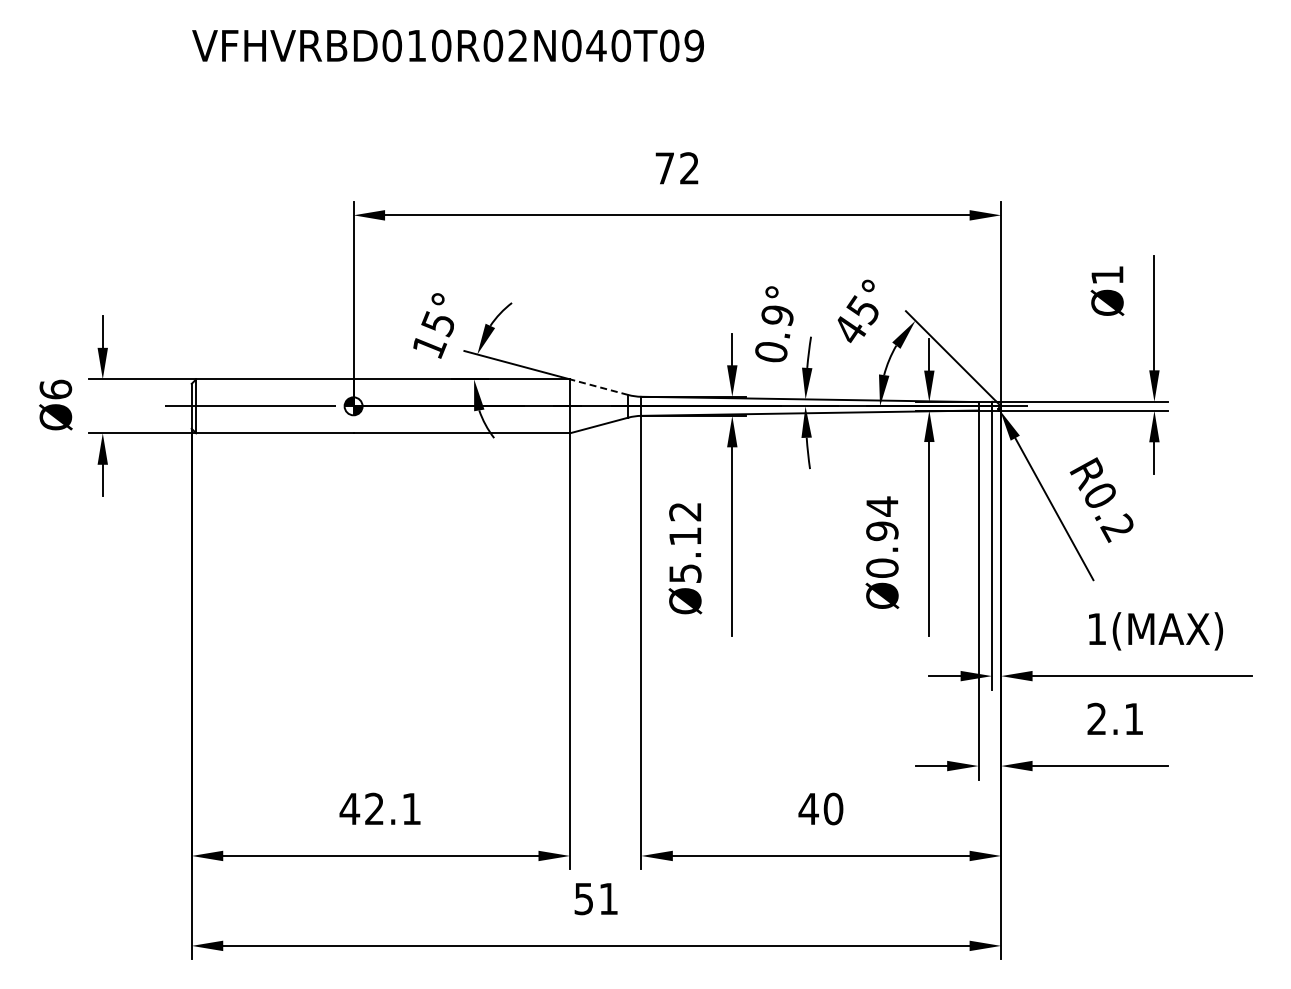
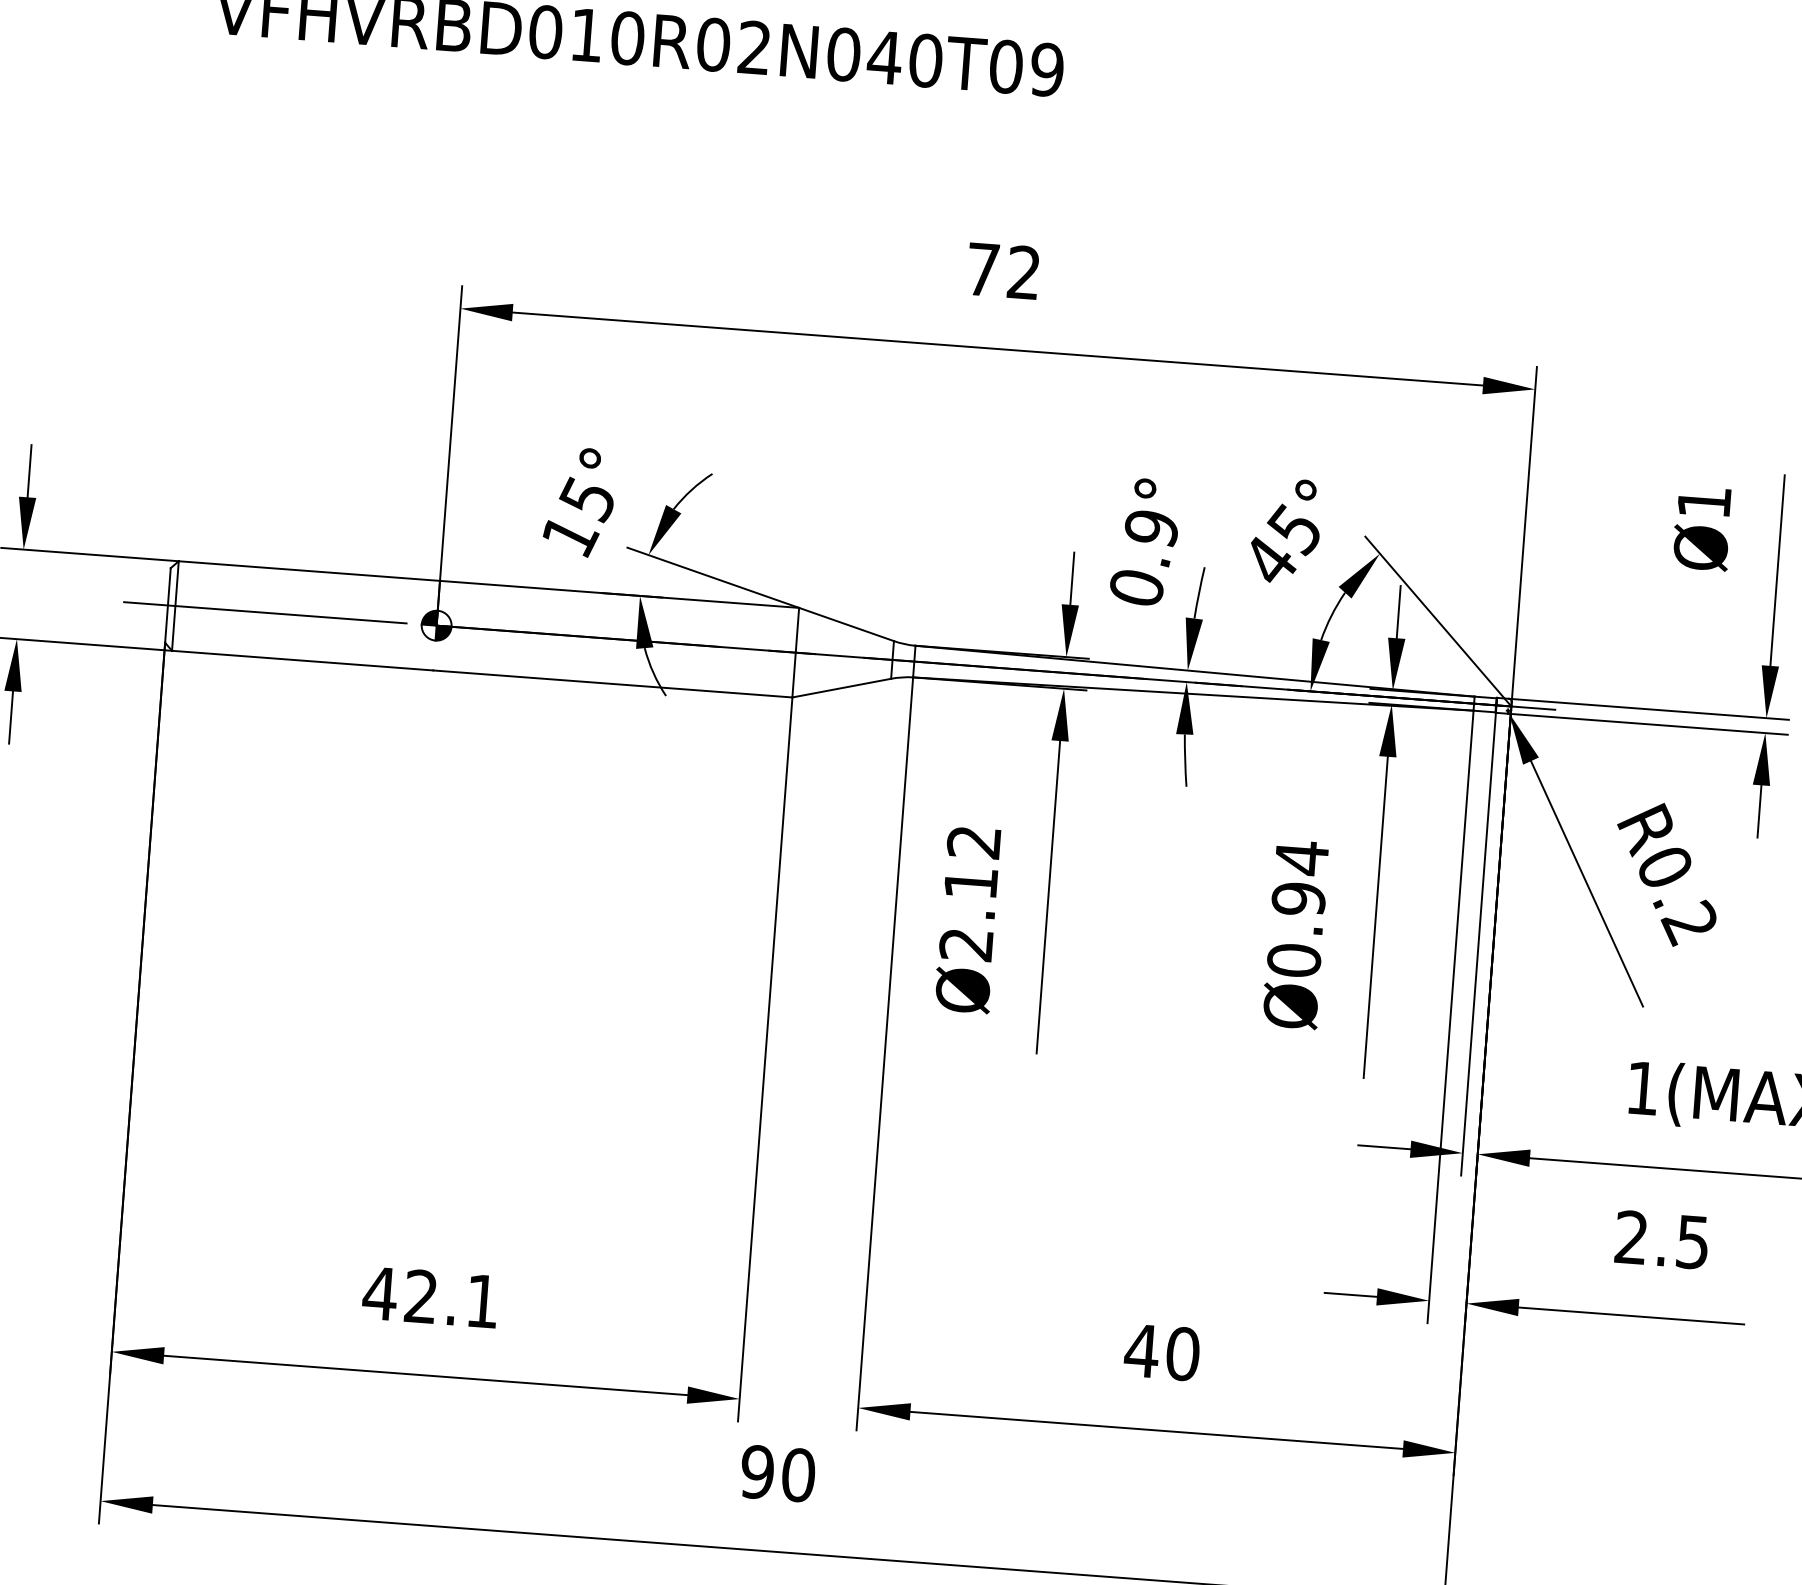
line: (598, 387) -> (845, 624), dashed -> solid
text: (685, 573) -> (966, 944), Ø5.12 -> Ø2.12
text: (1133, 719) -> (1692, 1242), 2.1 -> 2.5
text: (596, 898) -> (778, 1472), 51 -> 90

